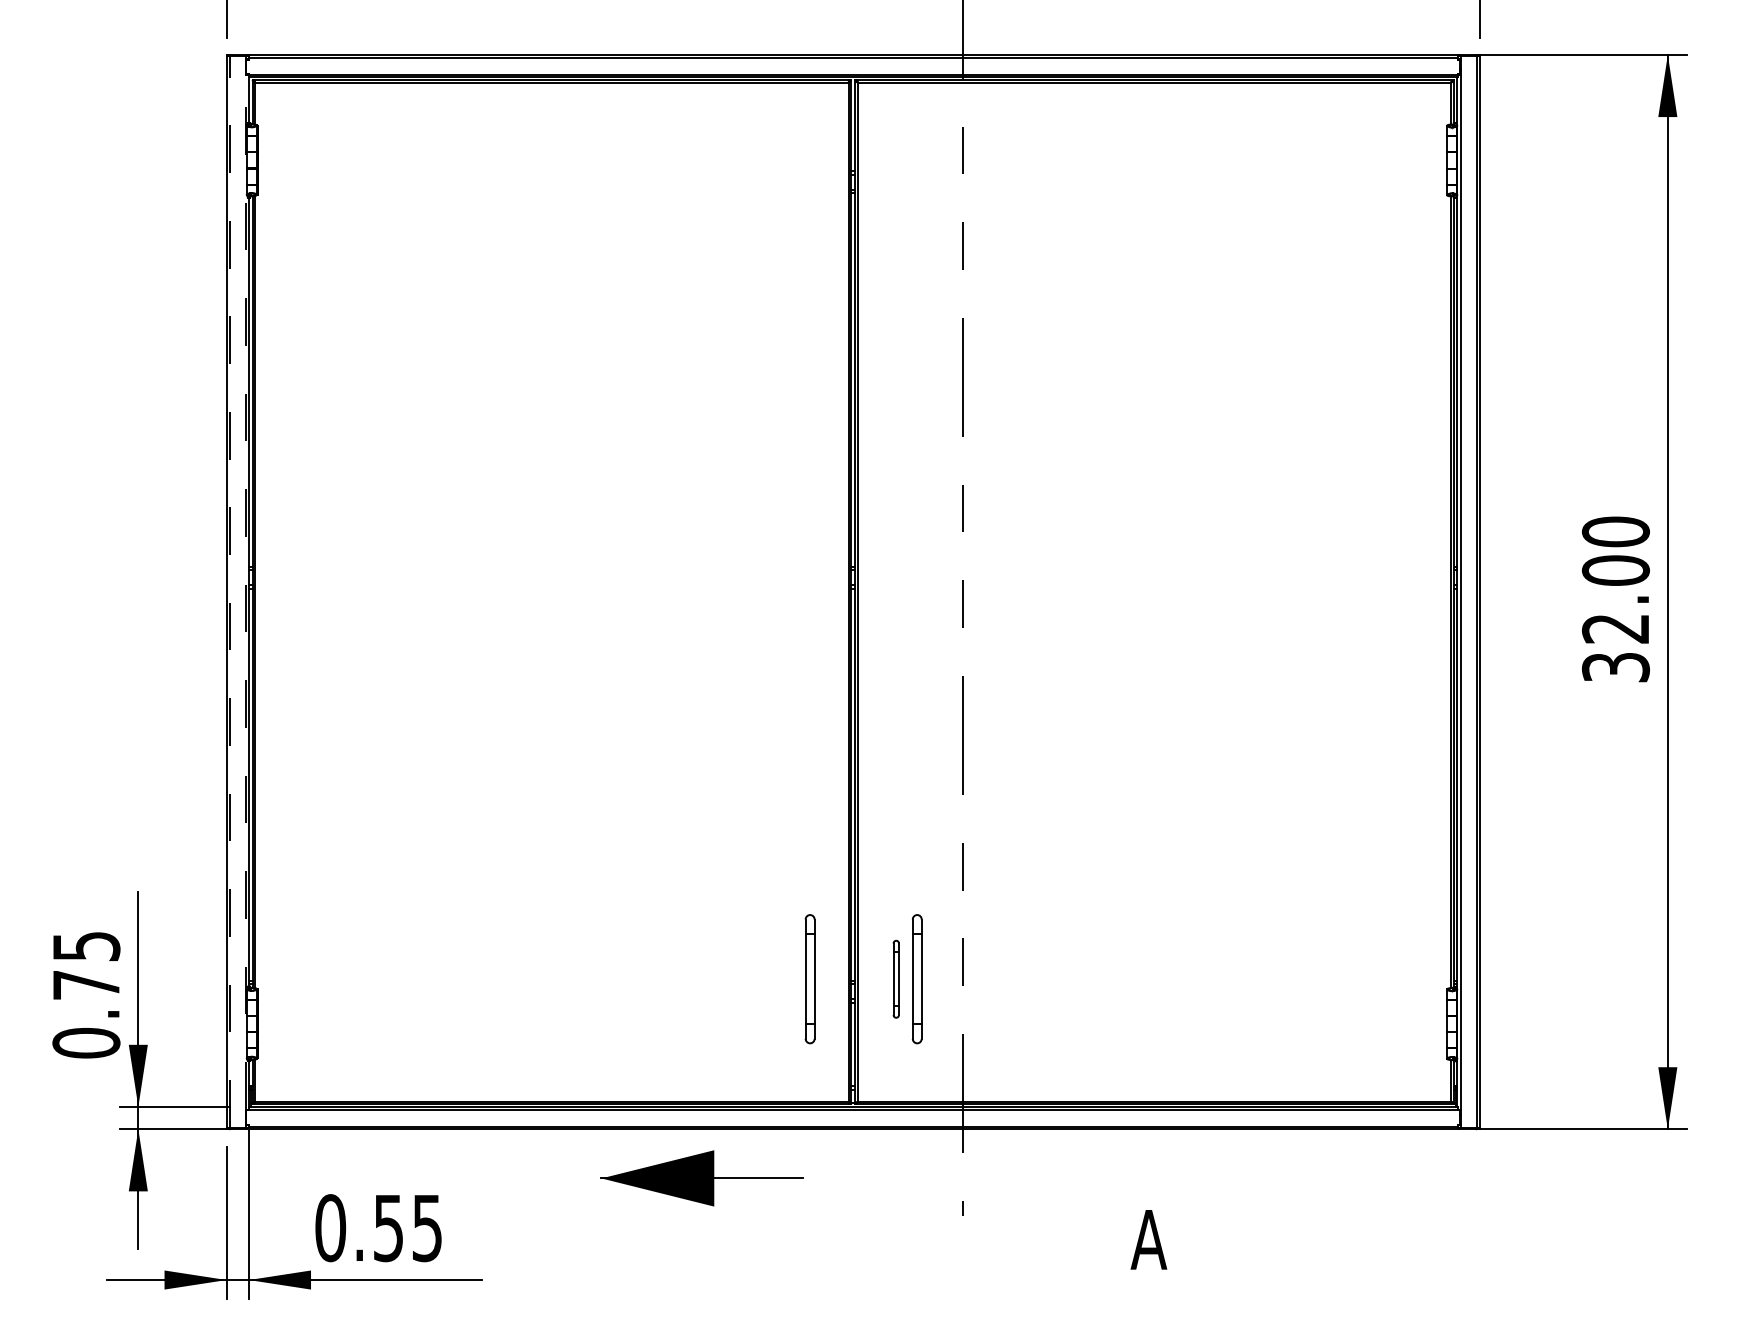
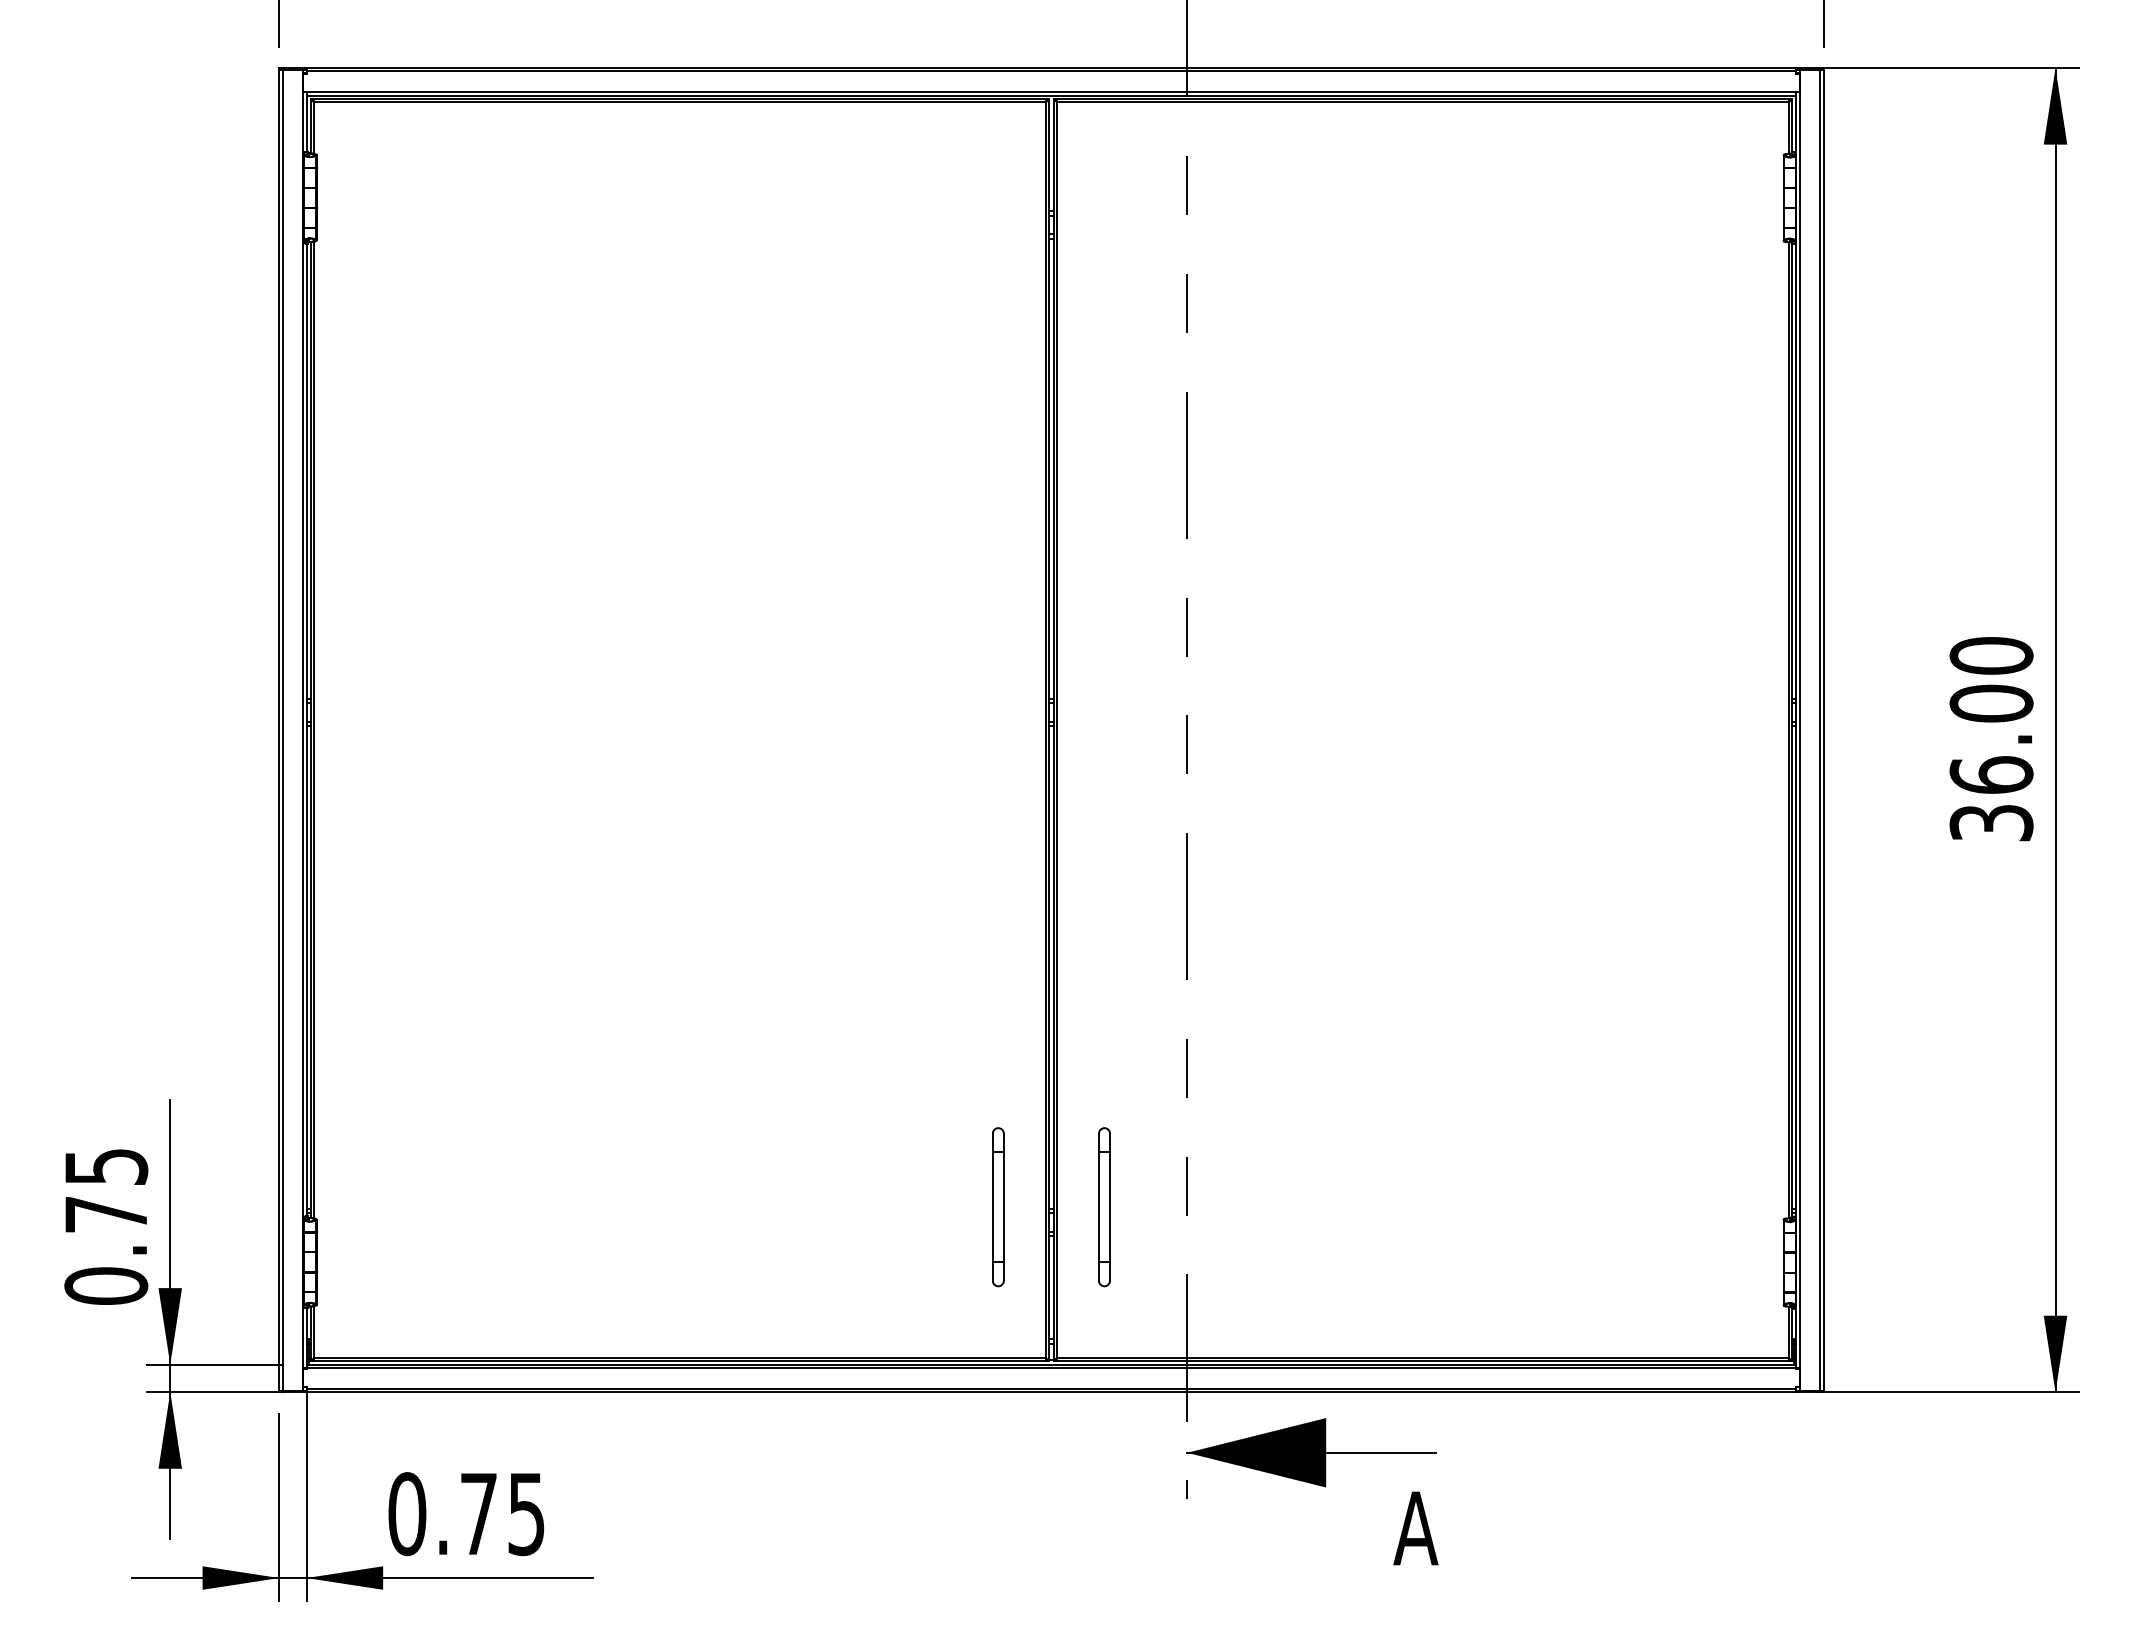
line: (230, 591) -> (283, 729), dashed -> solid
line: (245, 592) -> (302, 730), dashed -> solid
text: (1615, 628) -> (1991, 774), 32.00 -> 36.00
part: (896, 979) -> (1104, 1207), size x1.67
part: (917, 979) -> (1130, 1207), removed
part: (702, 1178) -> (1311, 1452), moved
text: (388, 1228) -> (478, 1514), 0.55 -> 0.75

